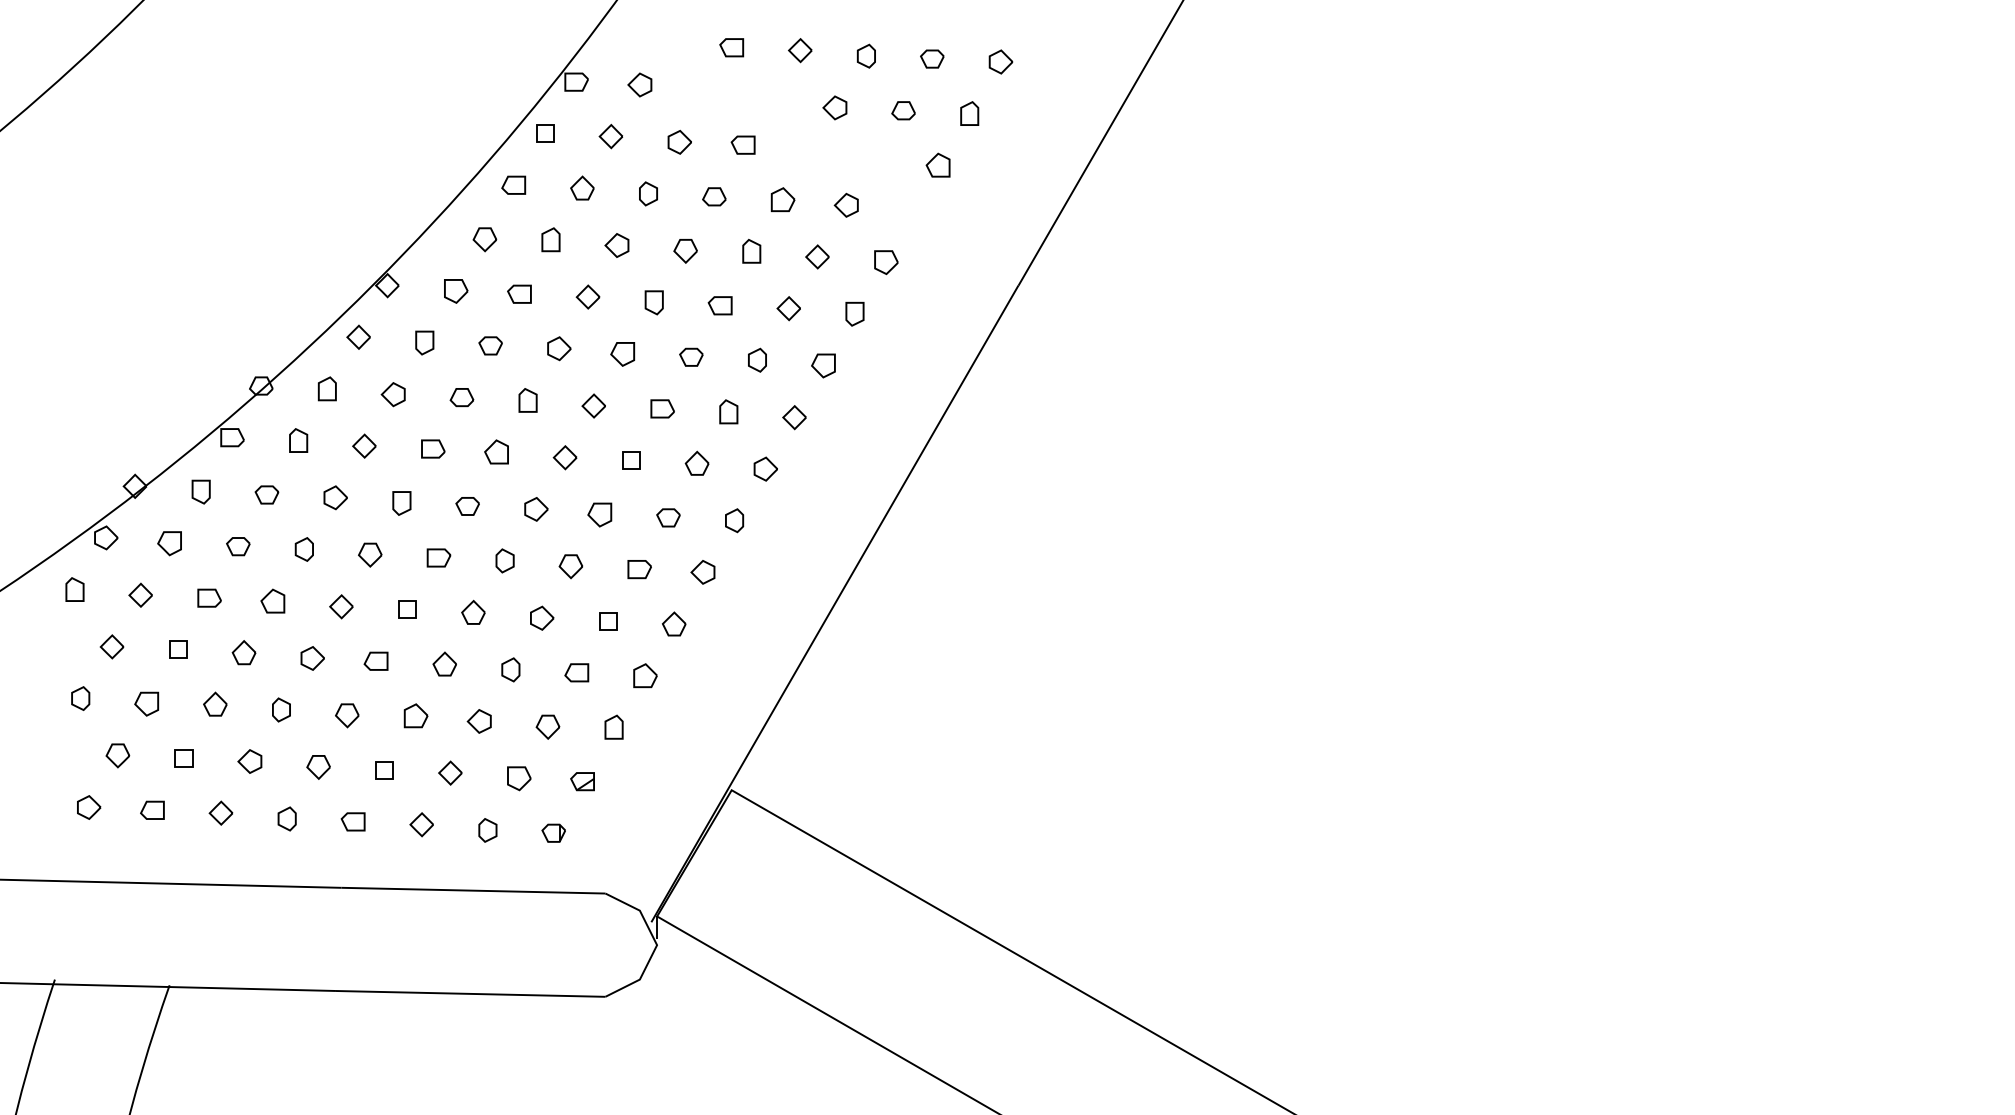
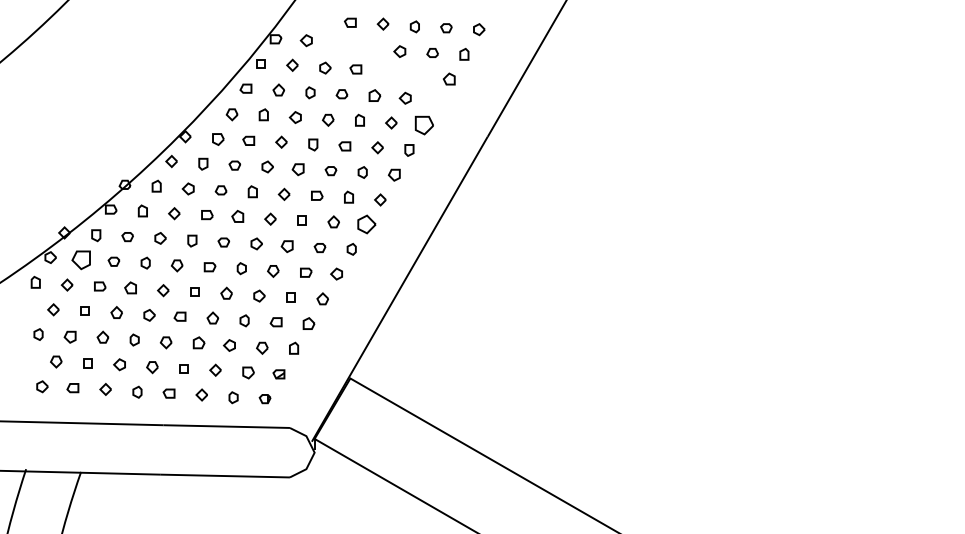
part: (886, 262) -> (424, 125), size x1.6
part: (765, 468) -> (366, 224), size x1.6
part: (168, 543) -> (80, 260), size x1.6

